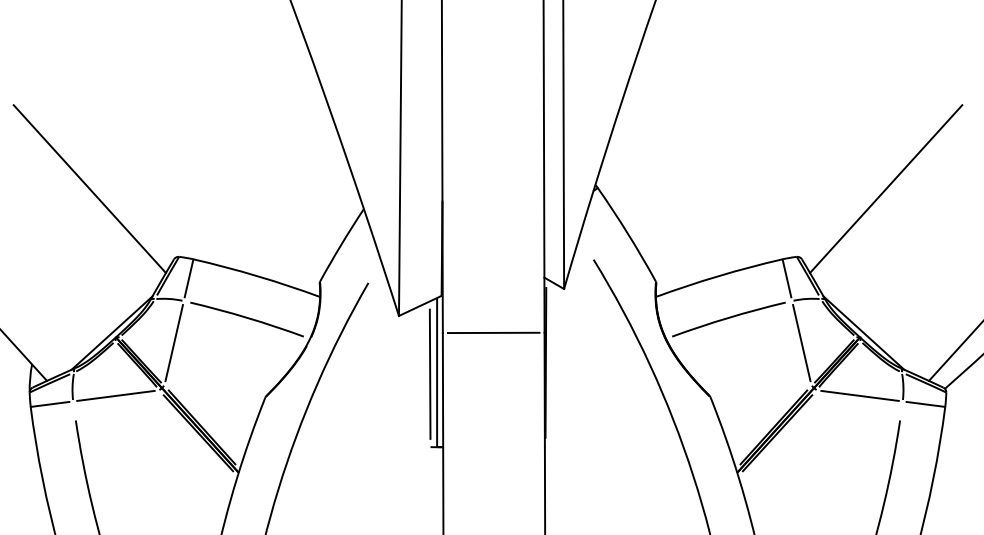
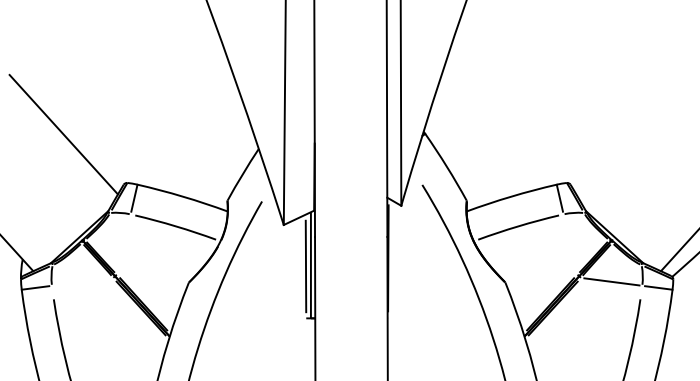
line: (886, 188) -> (630, 134), removed
line: (492, 332) -> (350, 236), removed
line: (173, 343) -> (123, 244), removed
line: (801, 343) -> (570, 244), removed
line: (114, 395) -> (81, 281), removed

